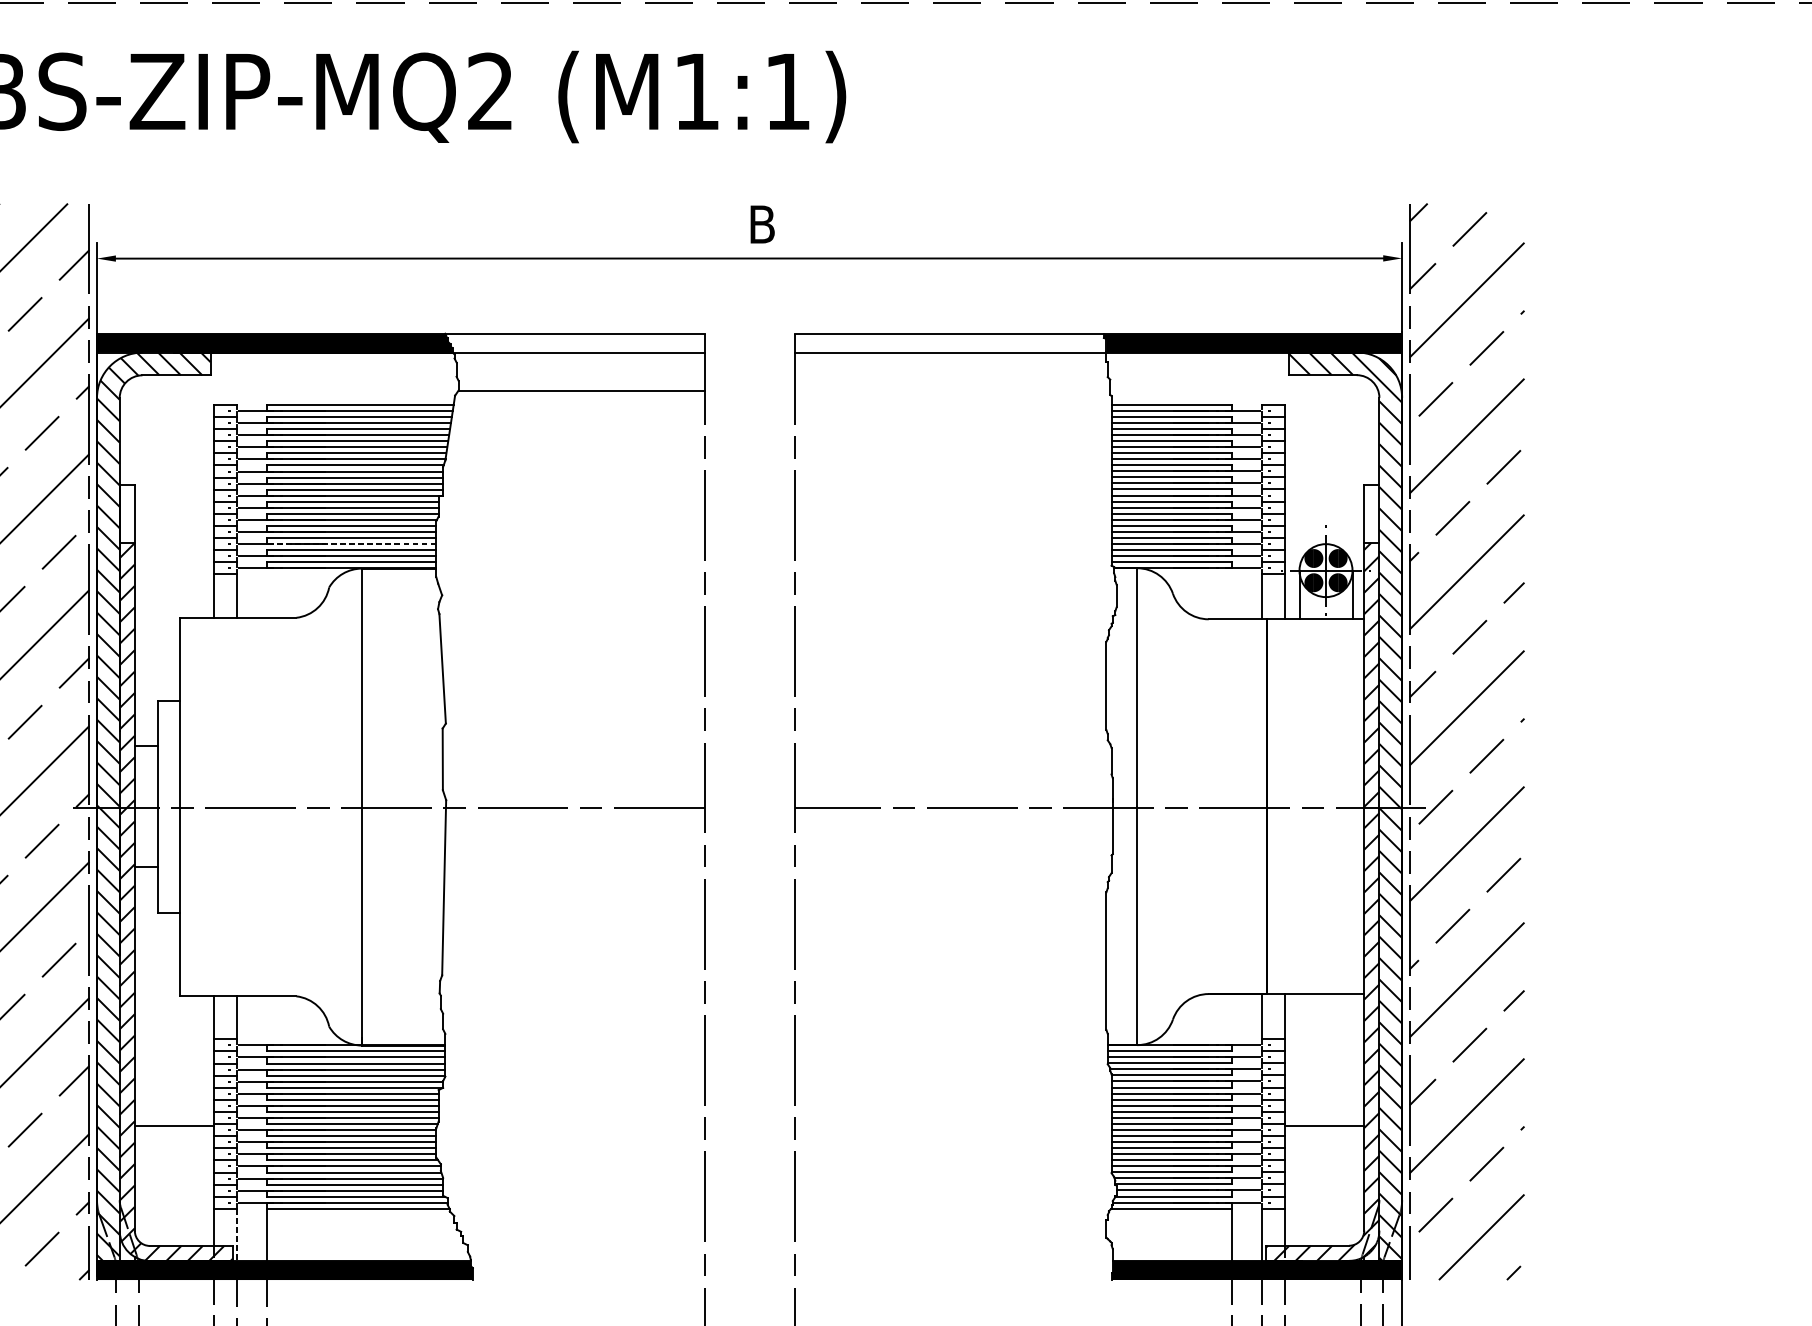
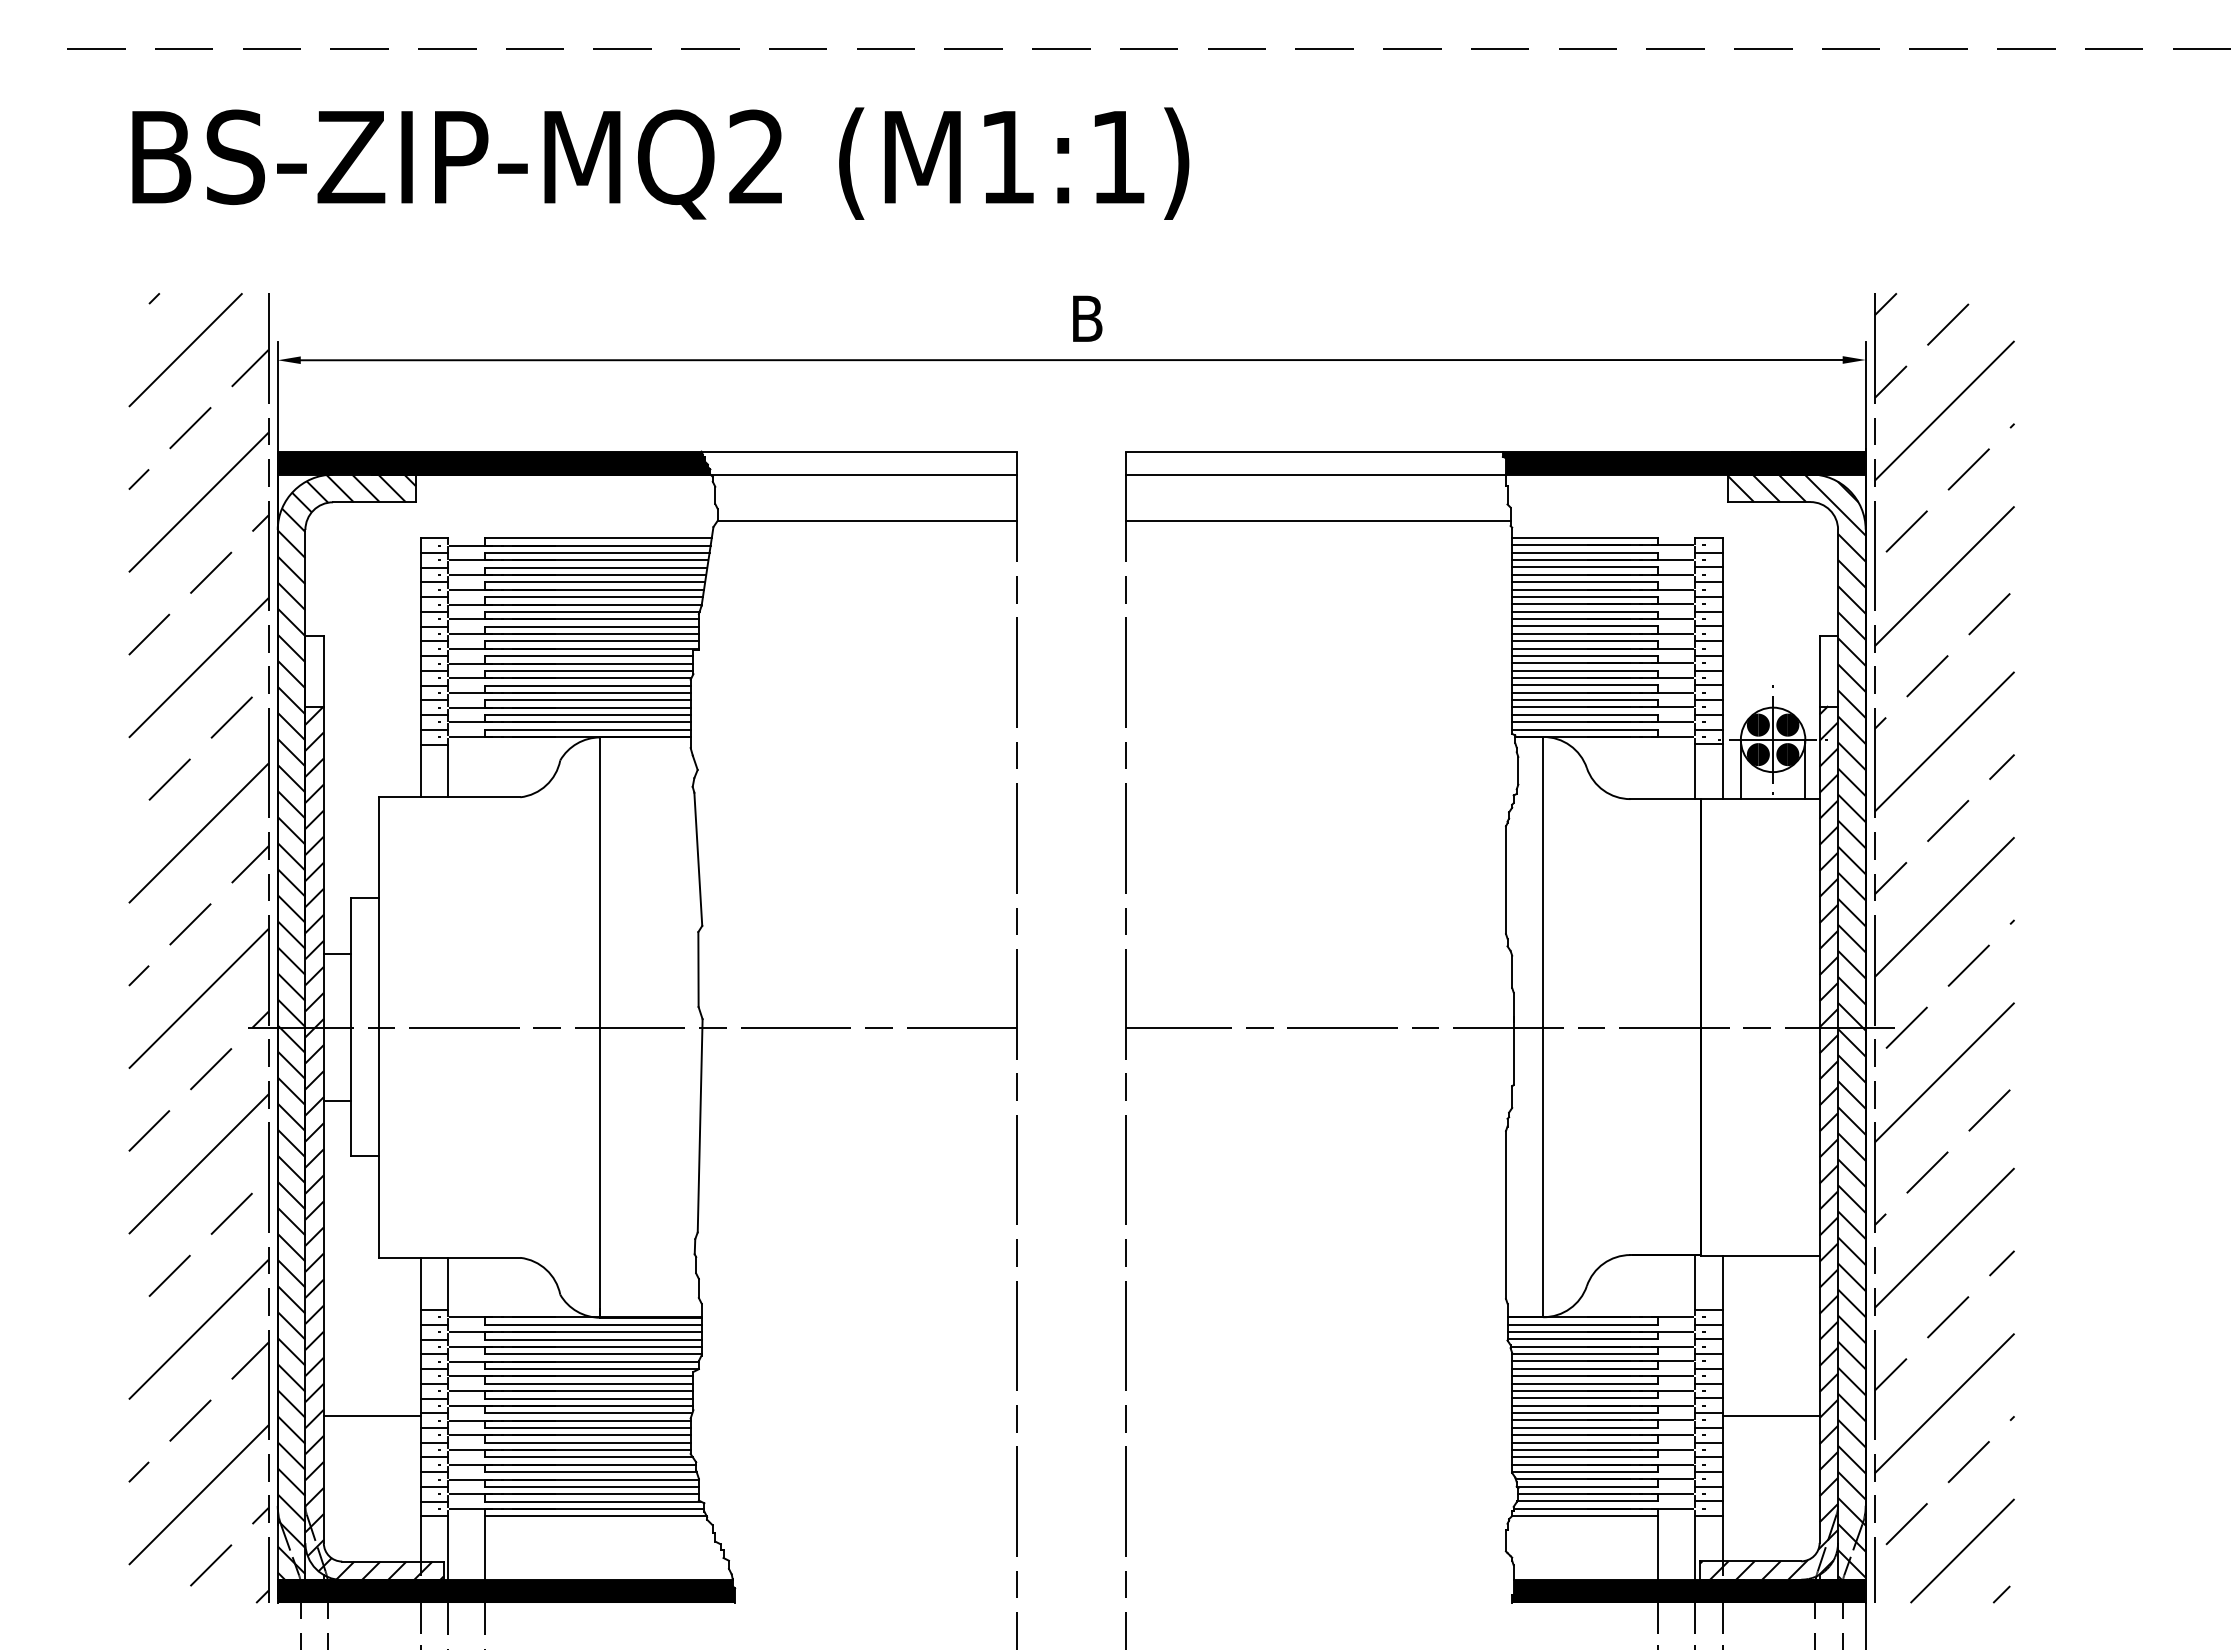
line: (952, 390) -> (1318, 520), added
line: (351, 544) -> (587, 707), dashed -> solid
line: (237, 1235) -> (448, 1548), dashed -> solid

